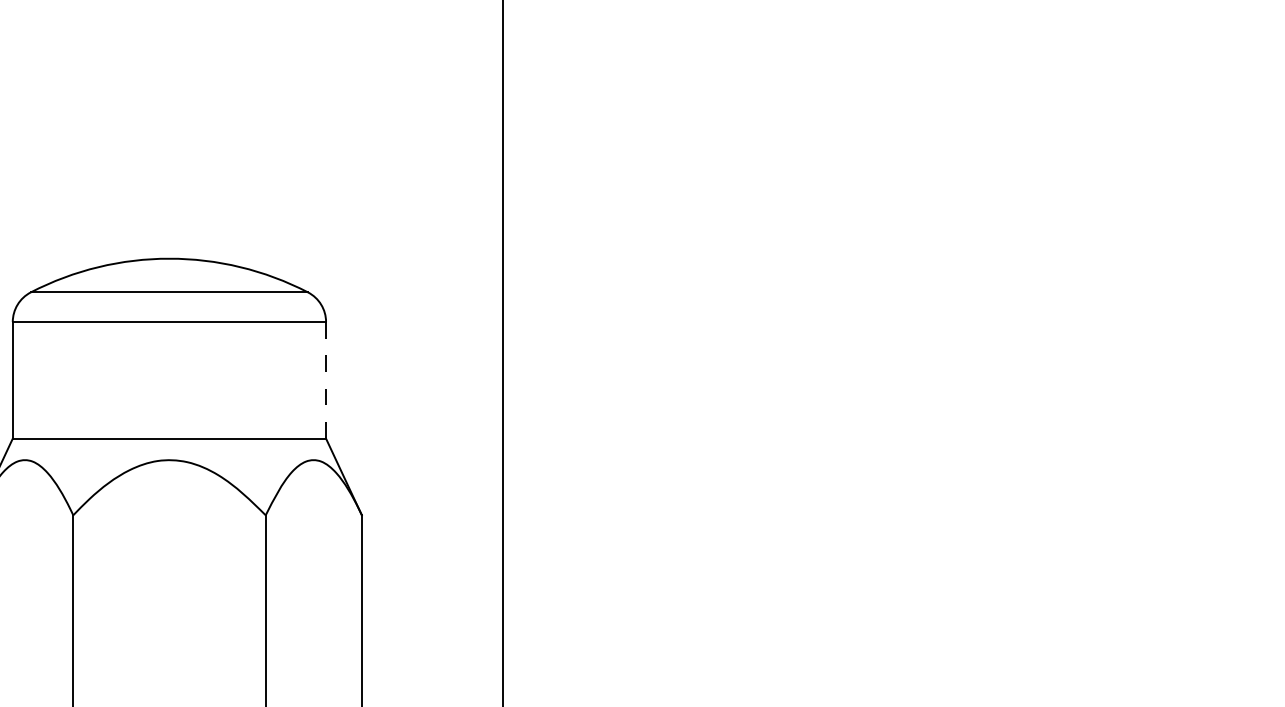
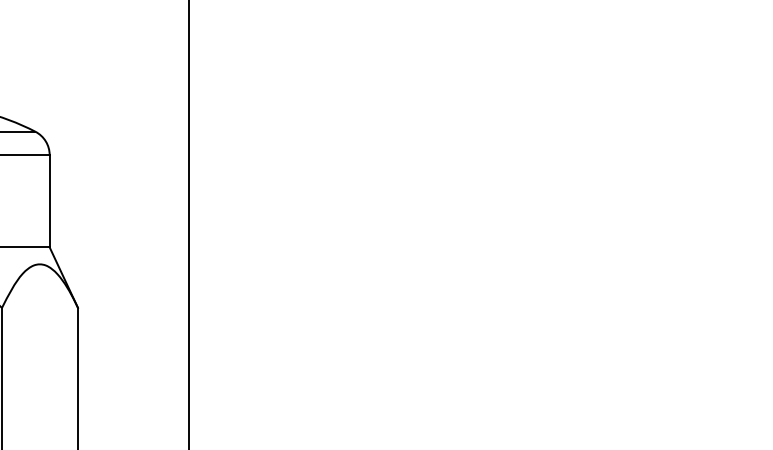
line: (326, 379) -> (50, 200), dashed -> solid

